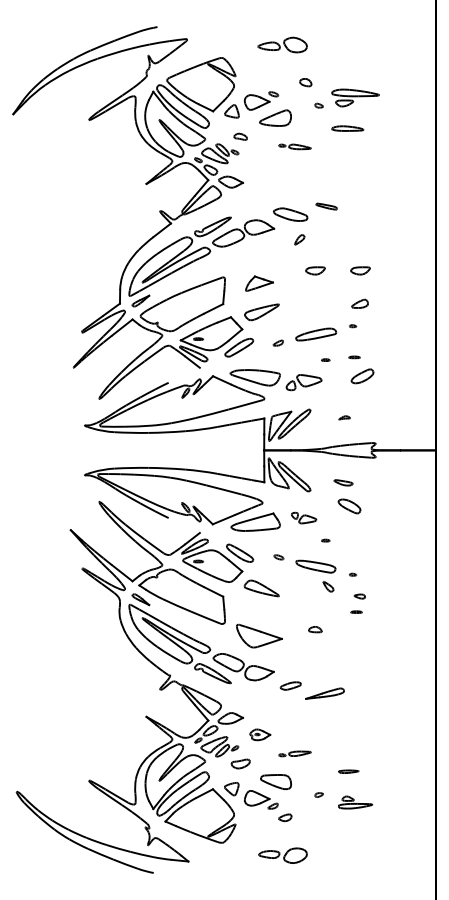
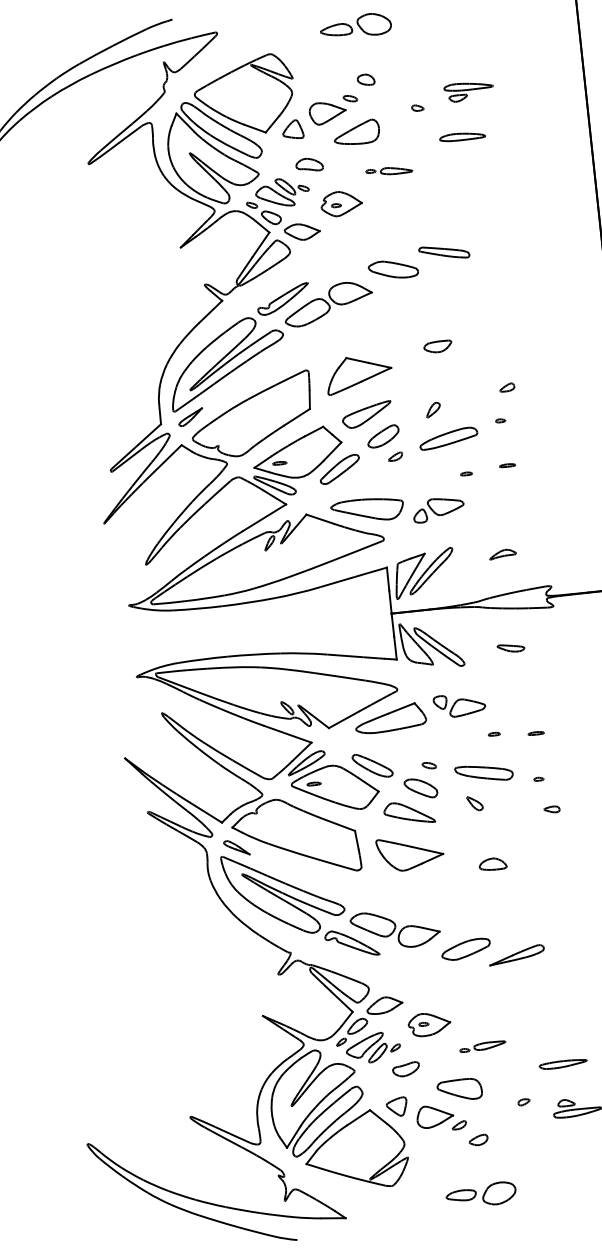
part: (305, 82) -> (365, 79), moved
part: (355, 98) -> (469, 92), size x0.71
part: (240, 136) -> (309, 164), size x1.43
part: (259, 165) -> (340, 203), added
part: (326, 206) -> (443, 252), size x1.67
part: (299, 239) -> (432, 409), moved
part: (360, 270) -> (502, 339), removed
part: (259, 283) -> (359, 373), size x1.67
part: (359, 303) -> (506, 387), size x0.62
line: (183, 374) -> (263, 516), added
part: (362, 376) -> (383, 436), moved
part: (344, 417) -> (502, 553), size x1.67
part: (349, 506) -> (420, 788), moved
part: (303, 517) -> (458, 704), size x1.43
line: (183, 525) -> (286, 734), added
part: (328, 586) -> (475, 803), moved
part: (356, 611) -> (536, 732), moved
part: (315, 629) -> (493, 863), size x1.43
part: (259, 635) -> (410, 852), moved
part: (290, 685) -> (465, 948), size x1.67
part: (260, 734) -> (430, 1023), size x1.43
part: (348, 771) -> (562, 1063), size x1.67

